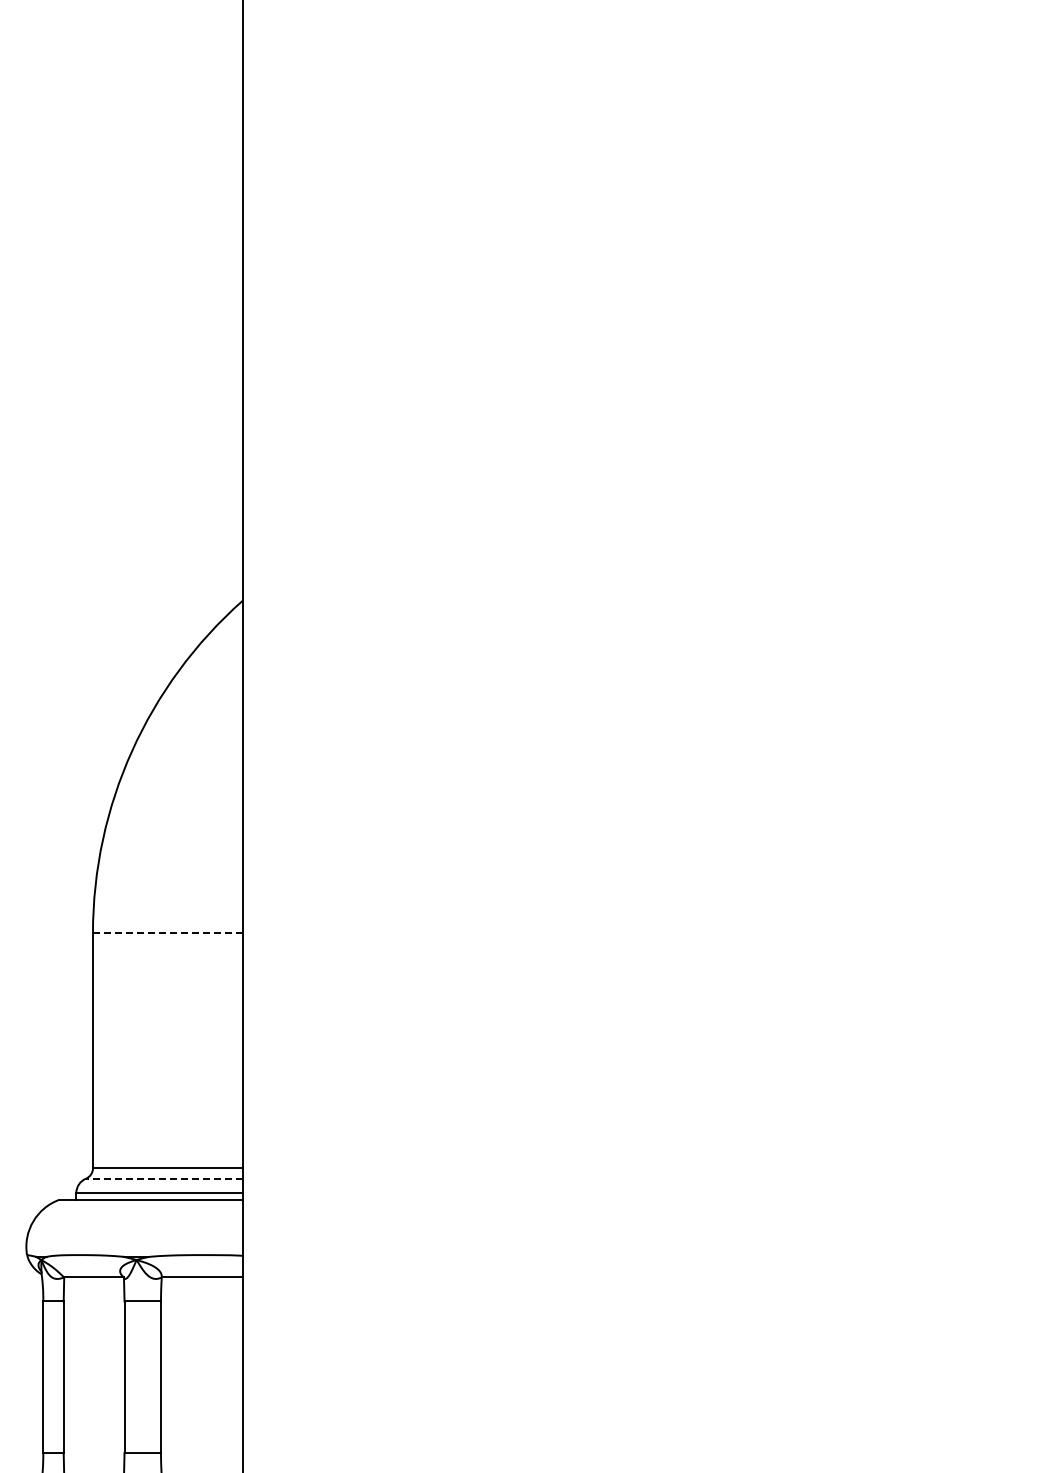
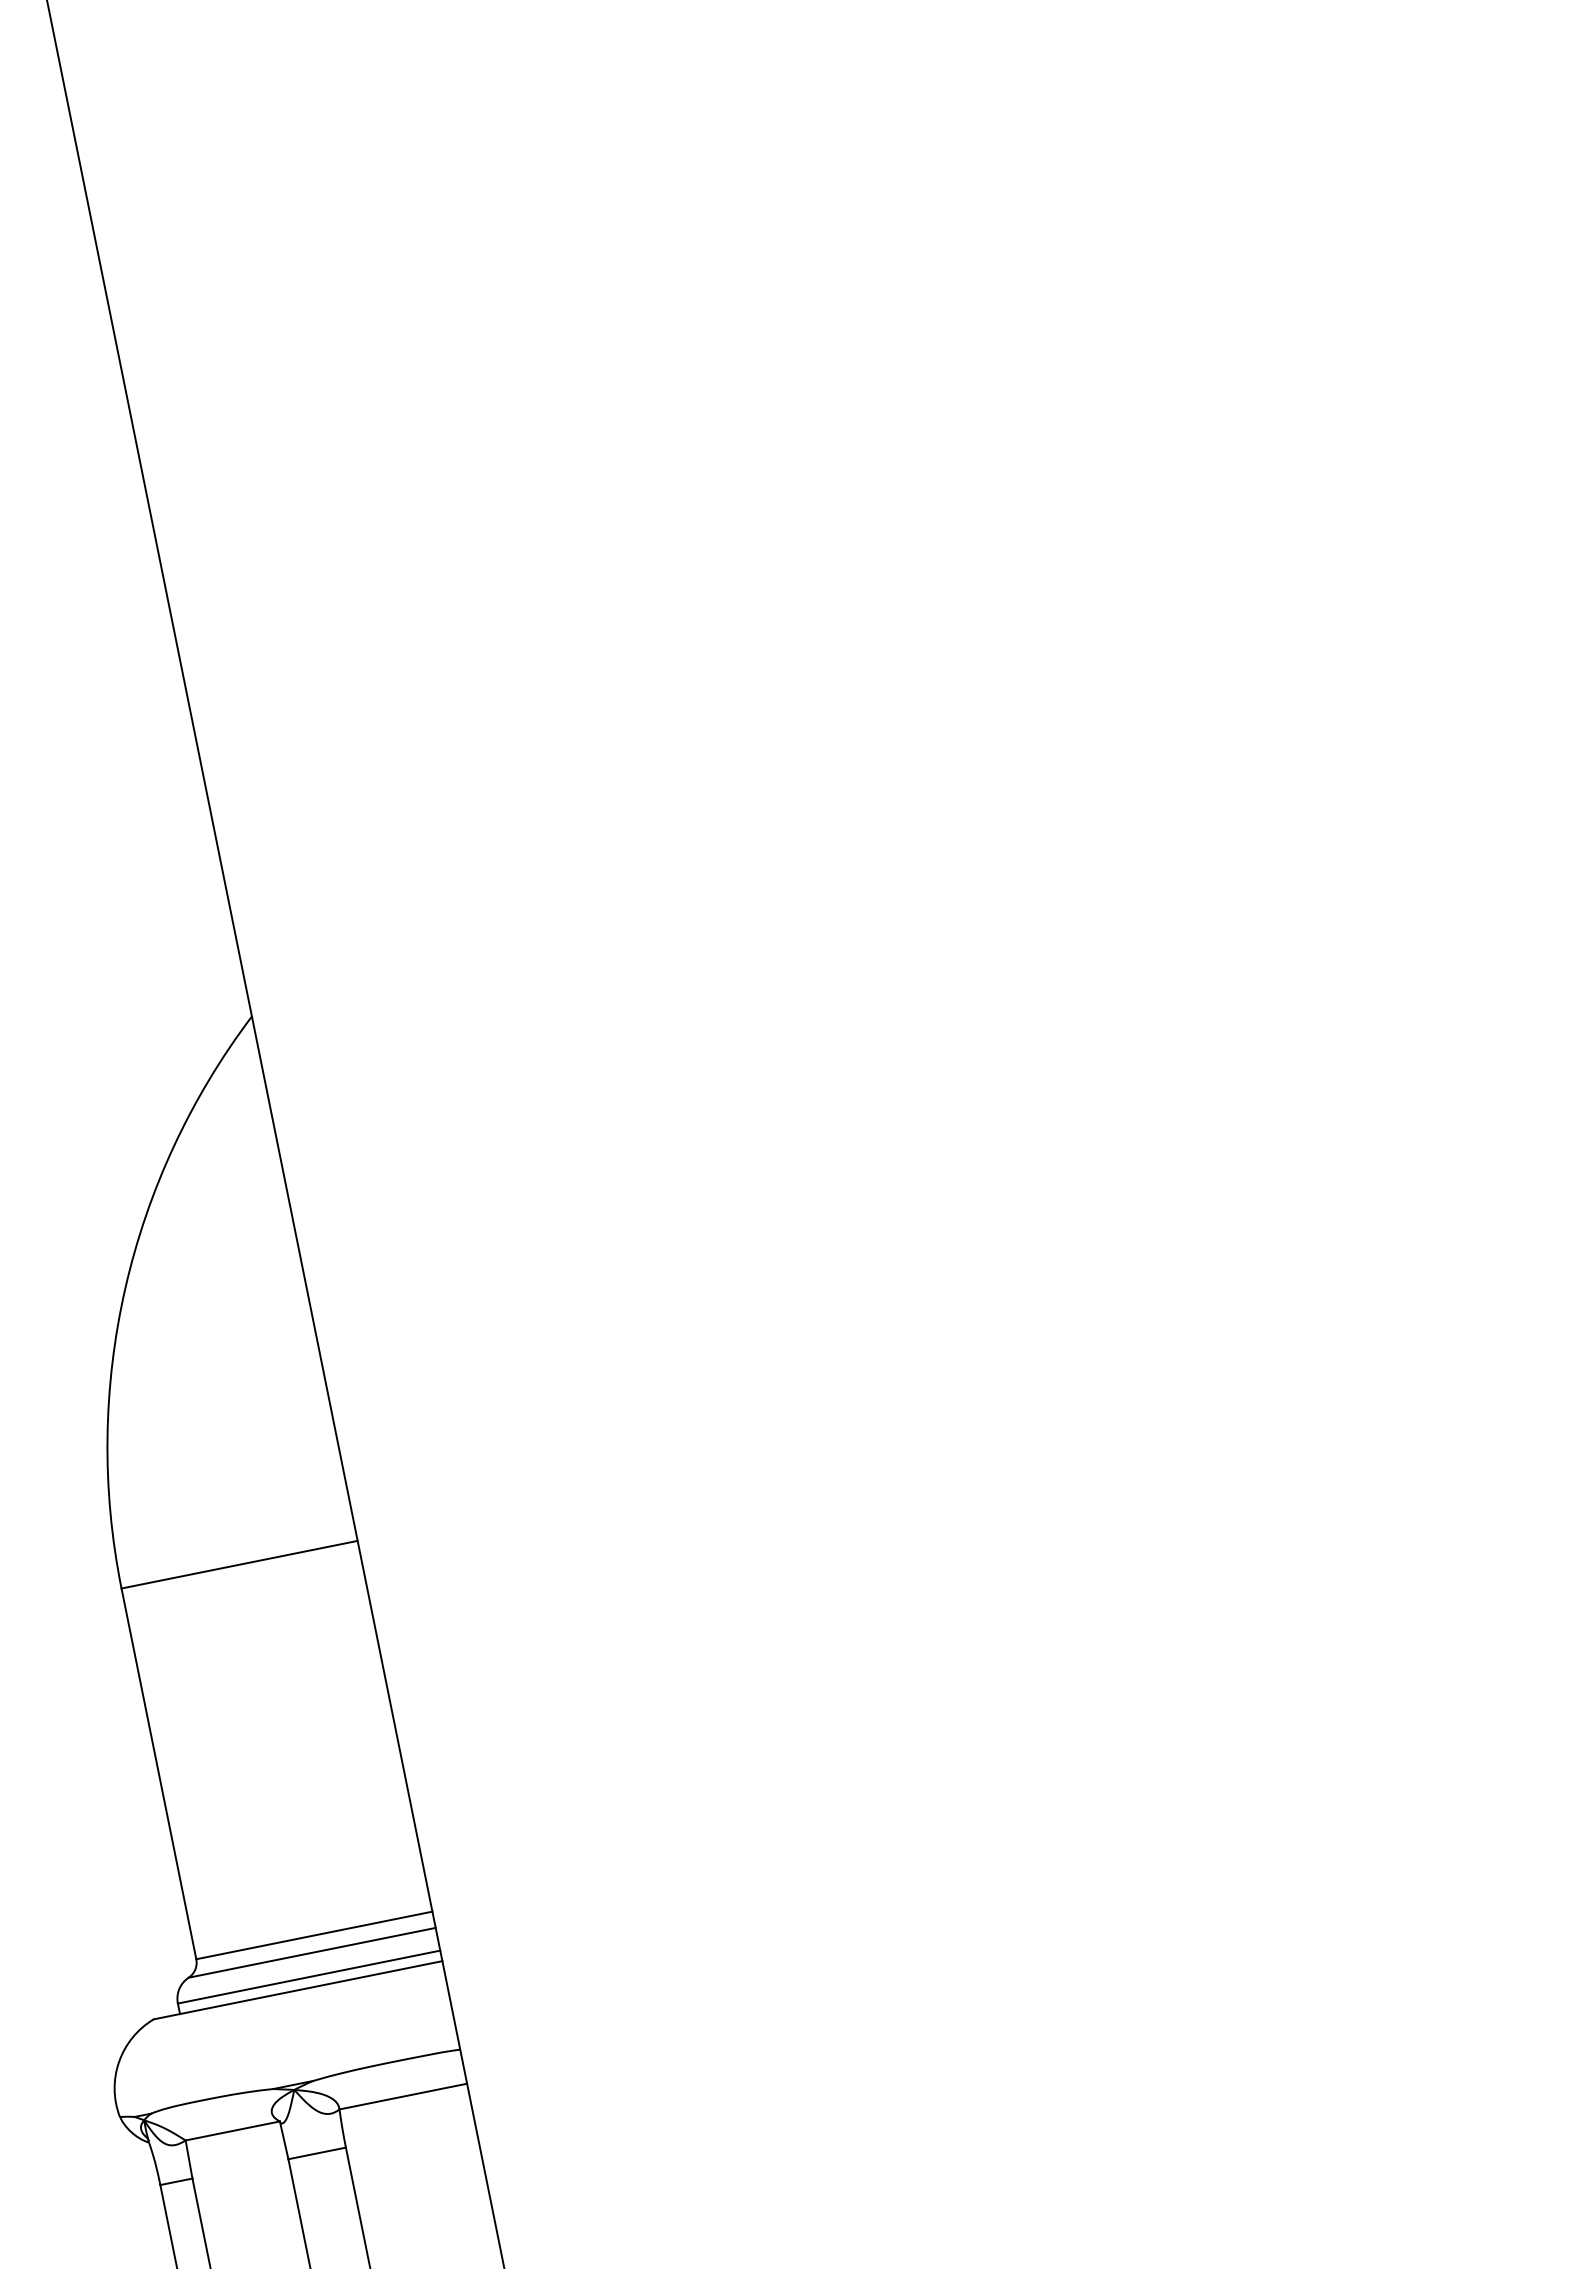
line: (167, 933) -> (239, 1565), dashed -> solid
line: (163, 1178) -> (310, 1952), dashed -> solid

